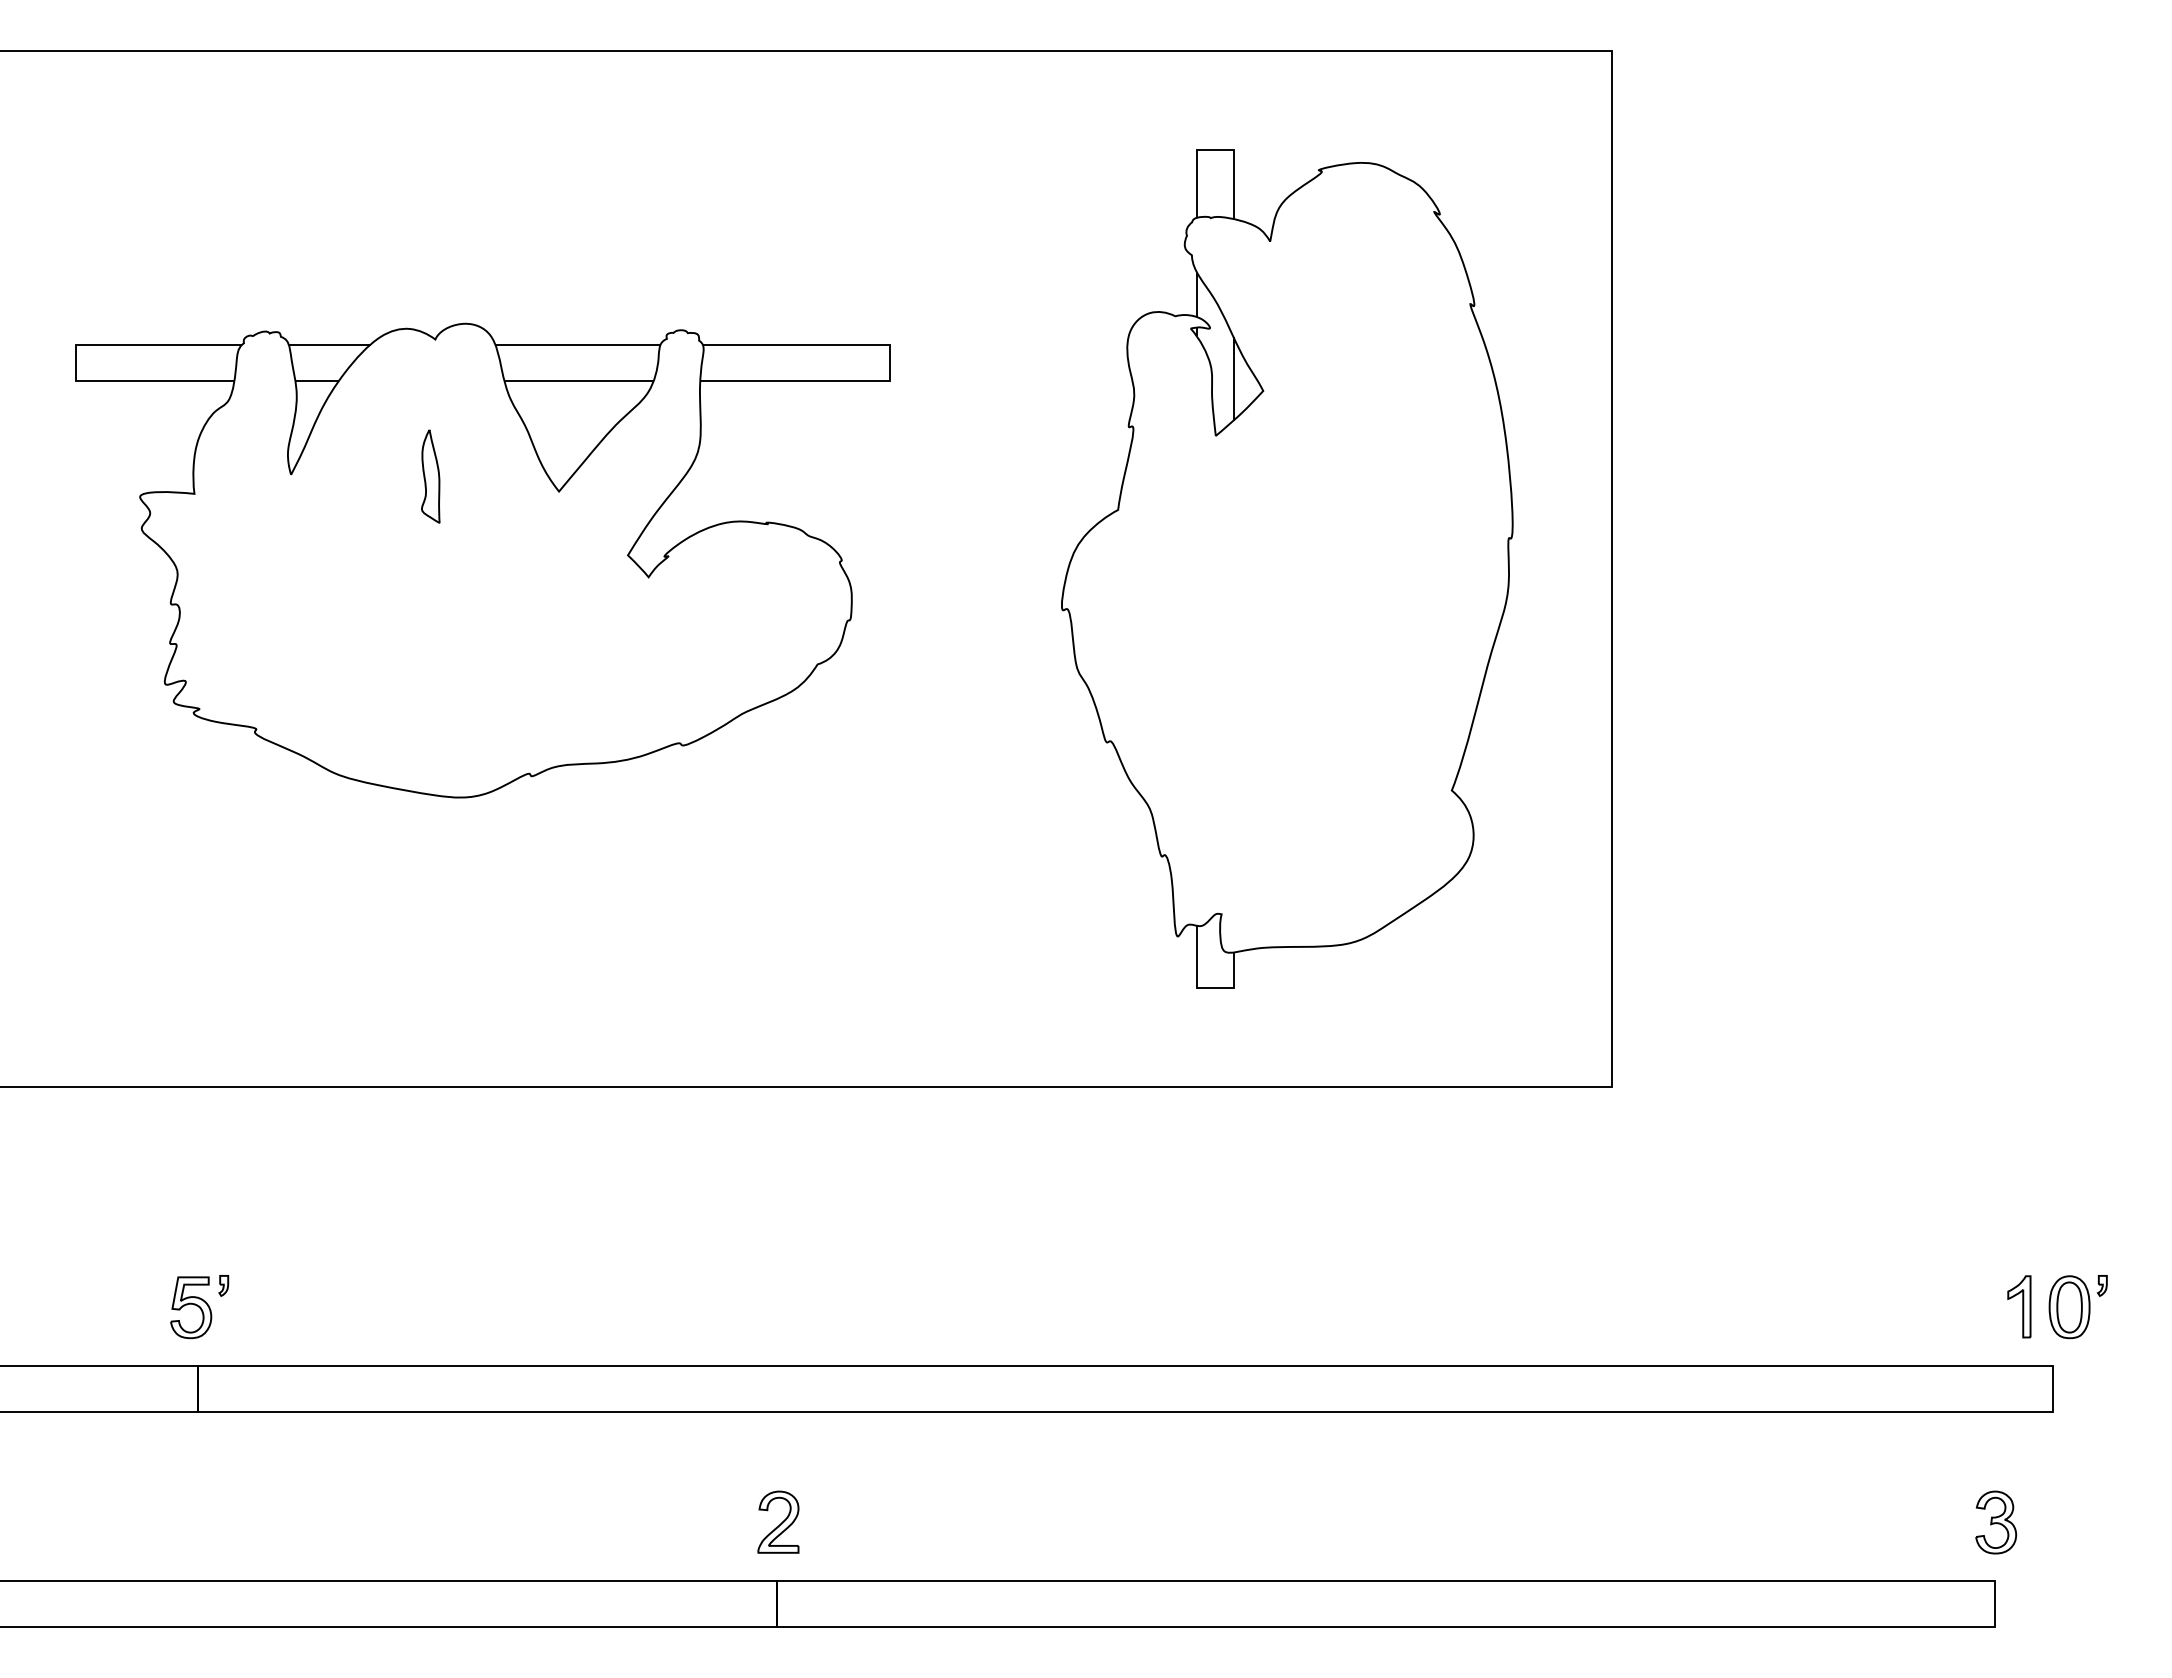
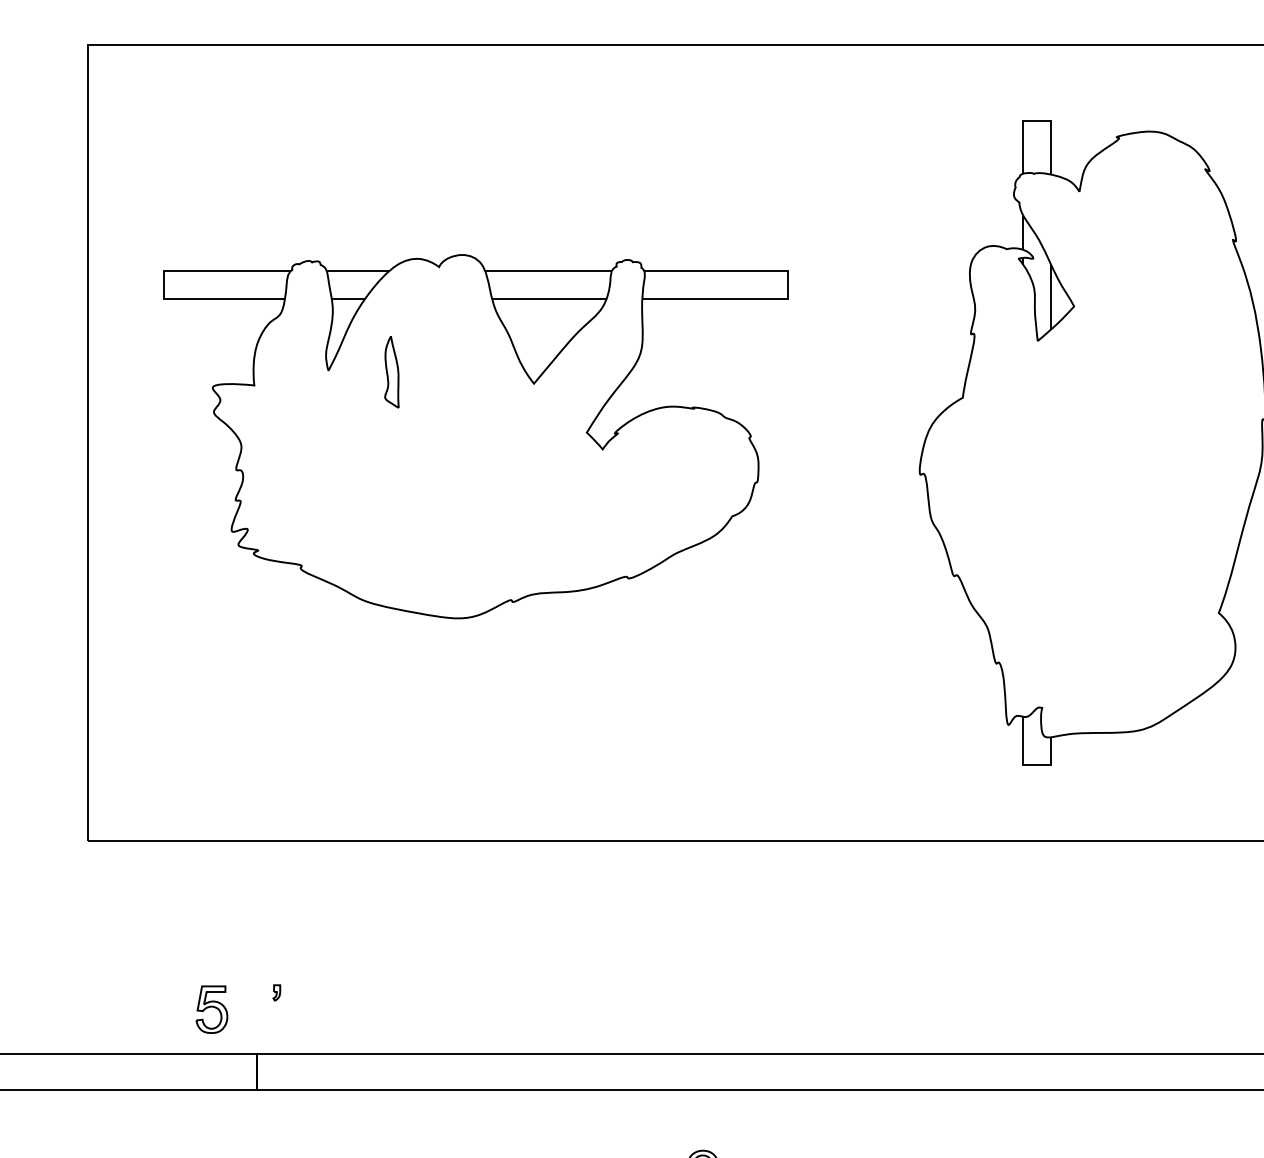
part: (430, 476) -> (391, 372), moved
part: (191, 1307) -> (212, 1009), moved

